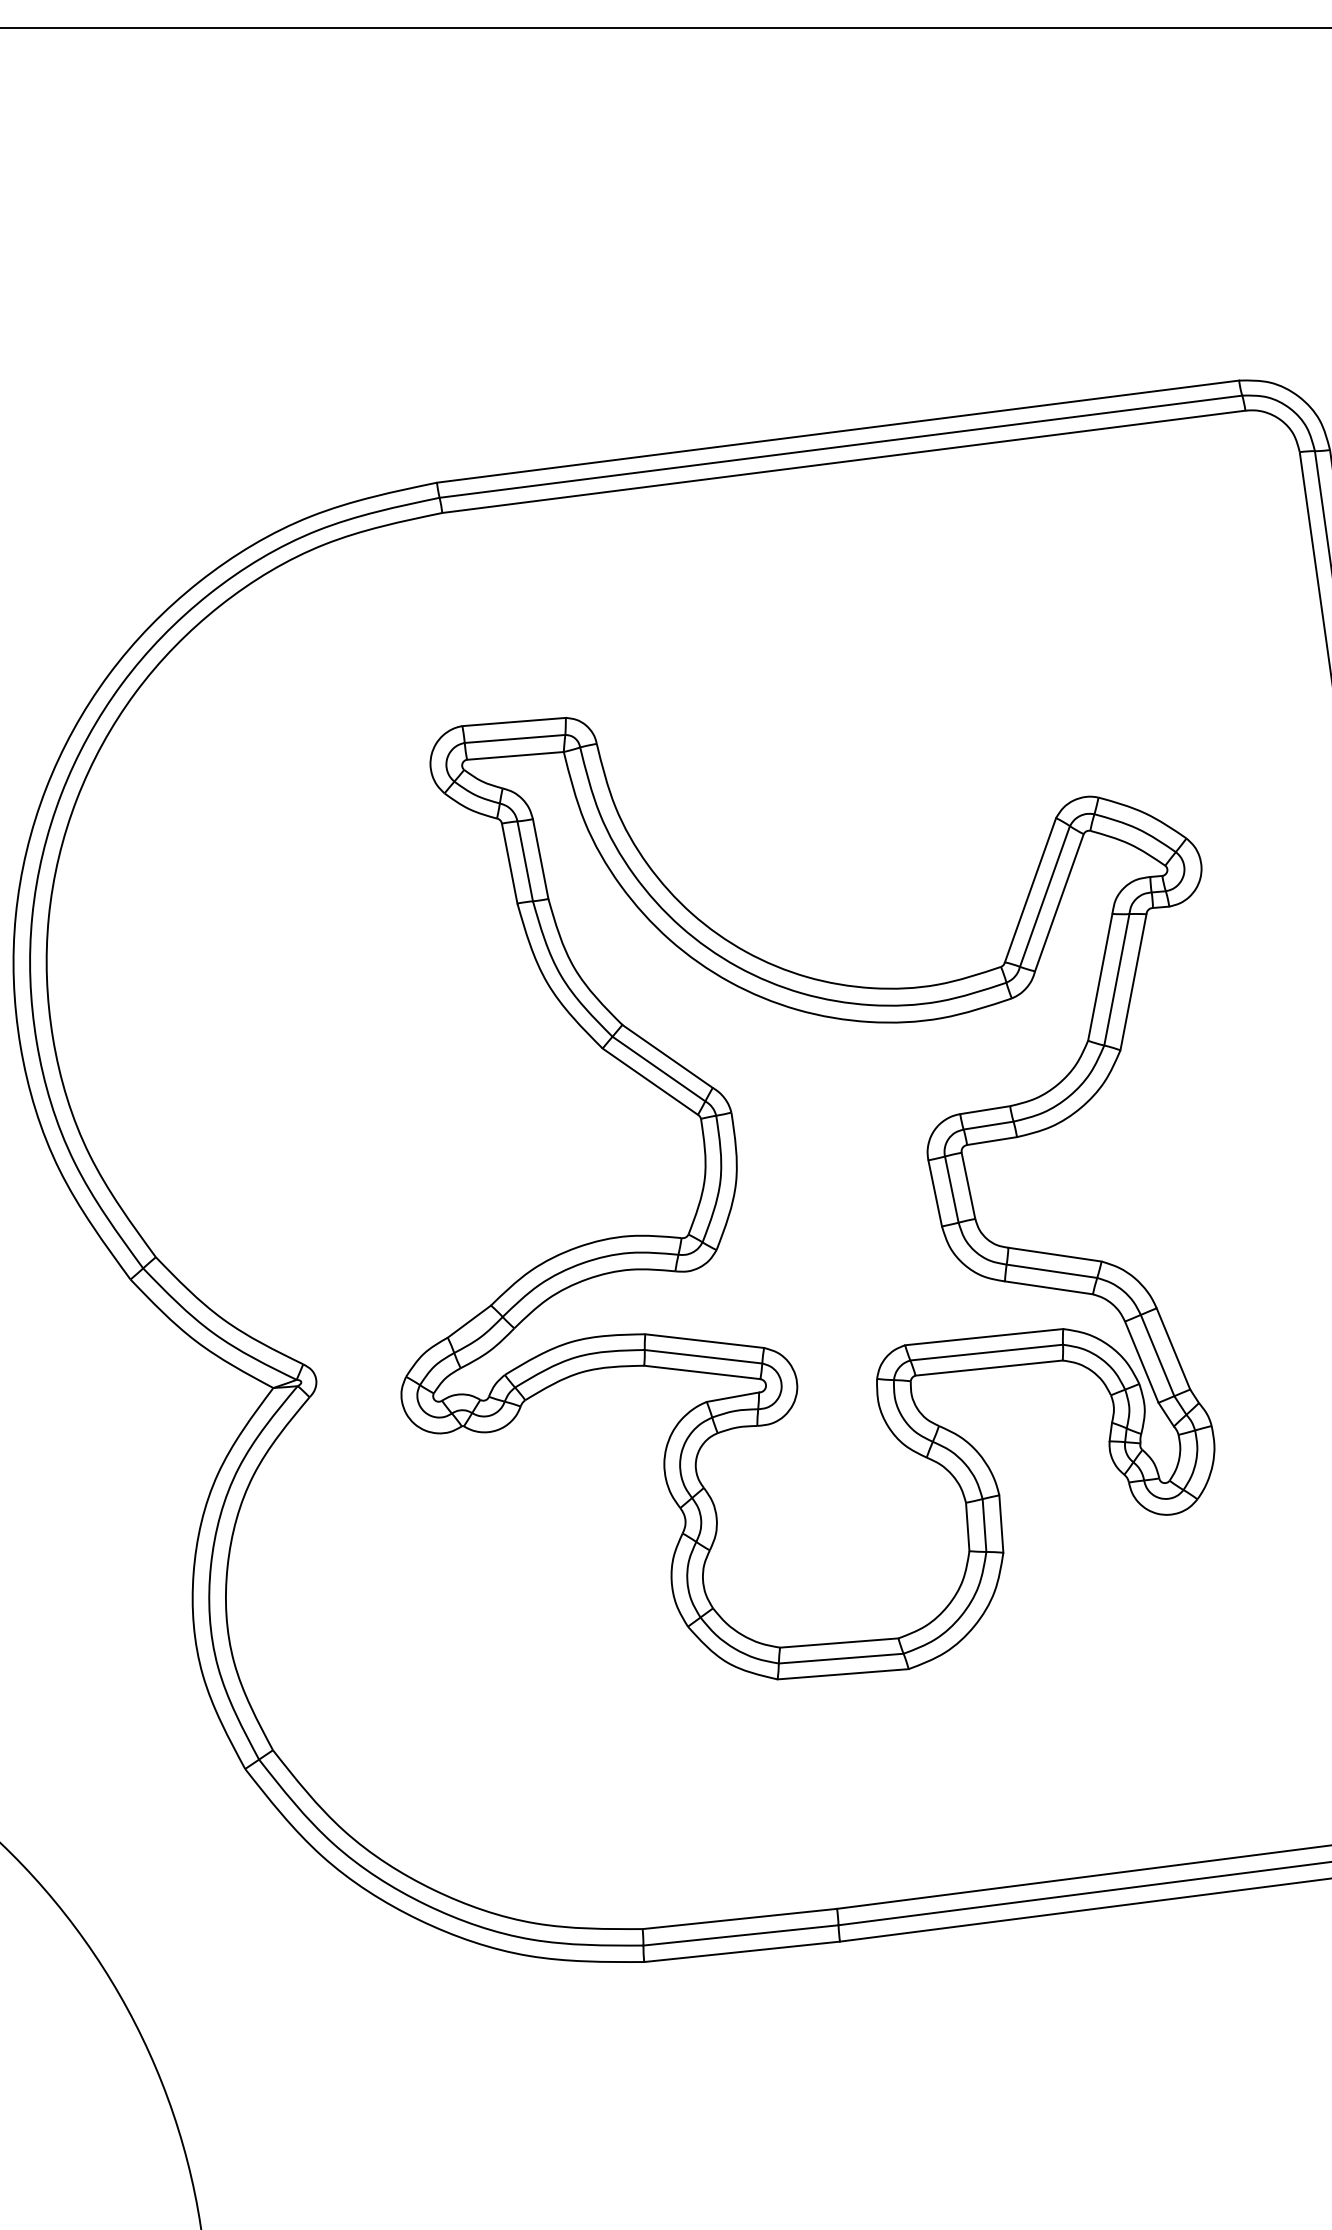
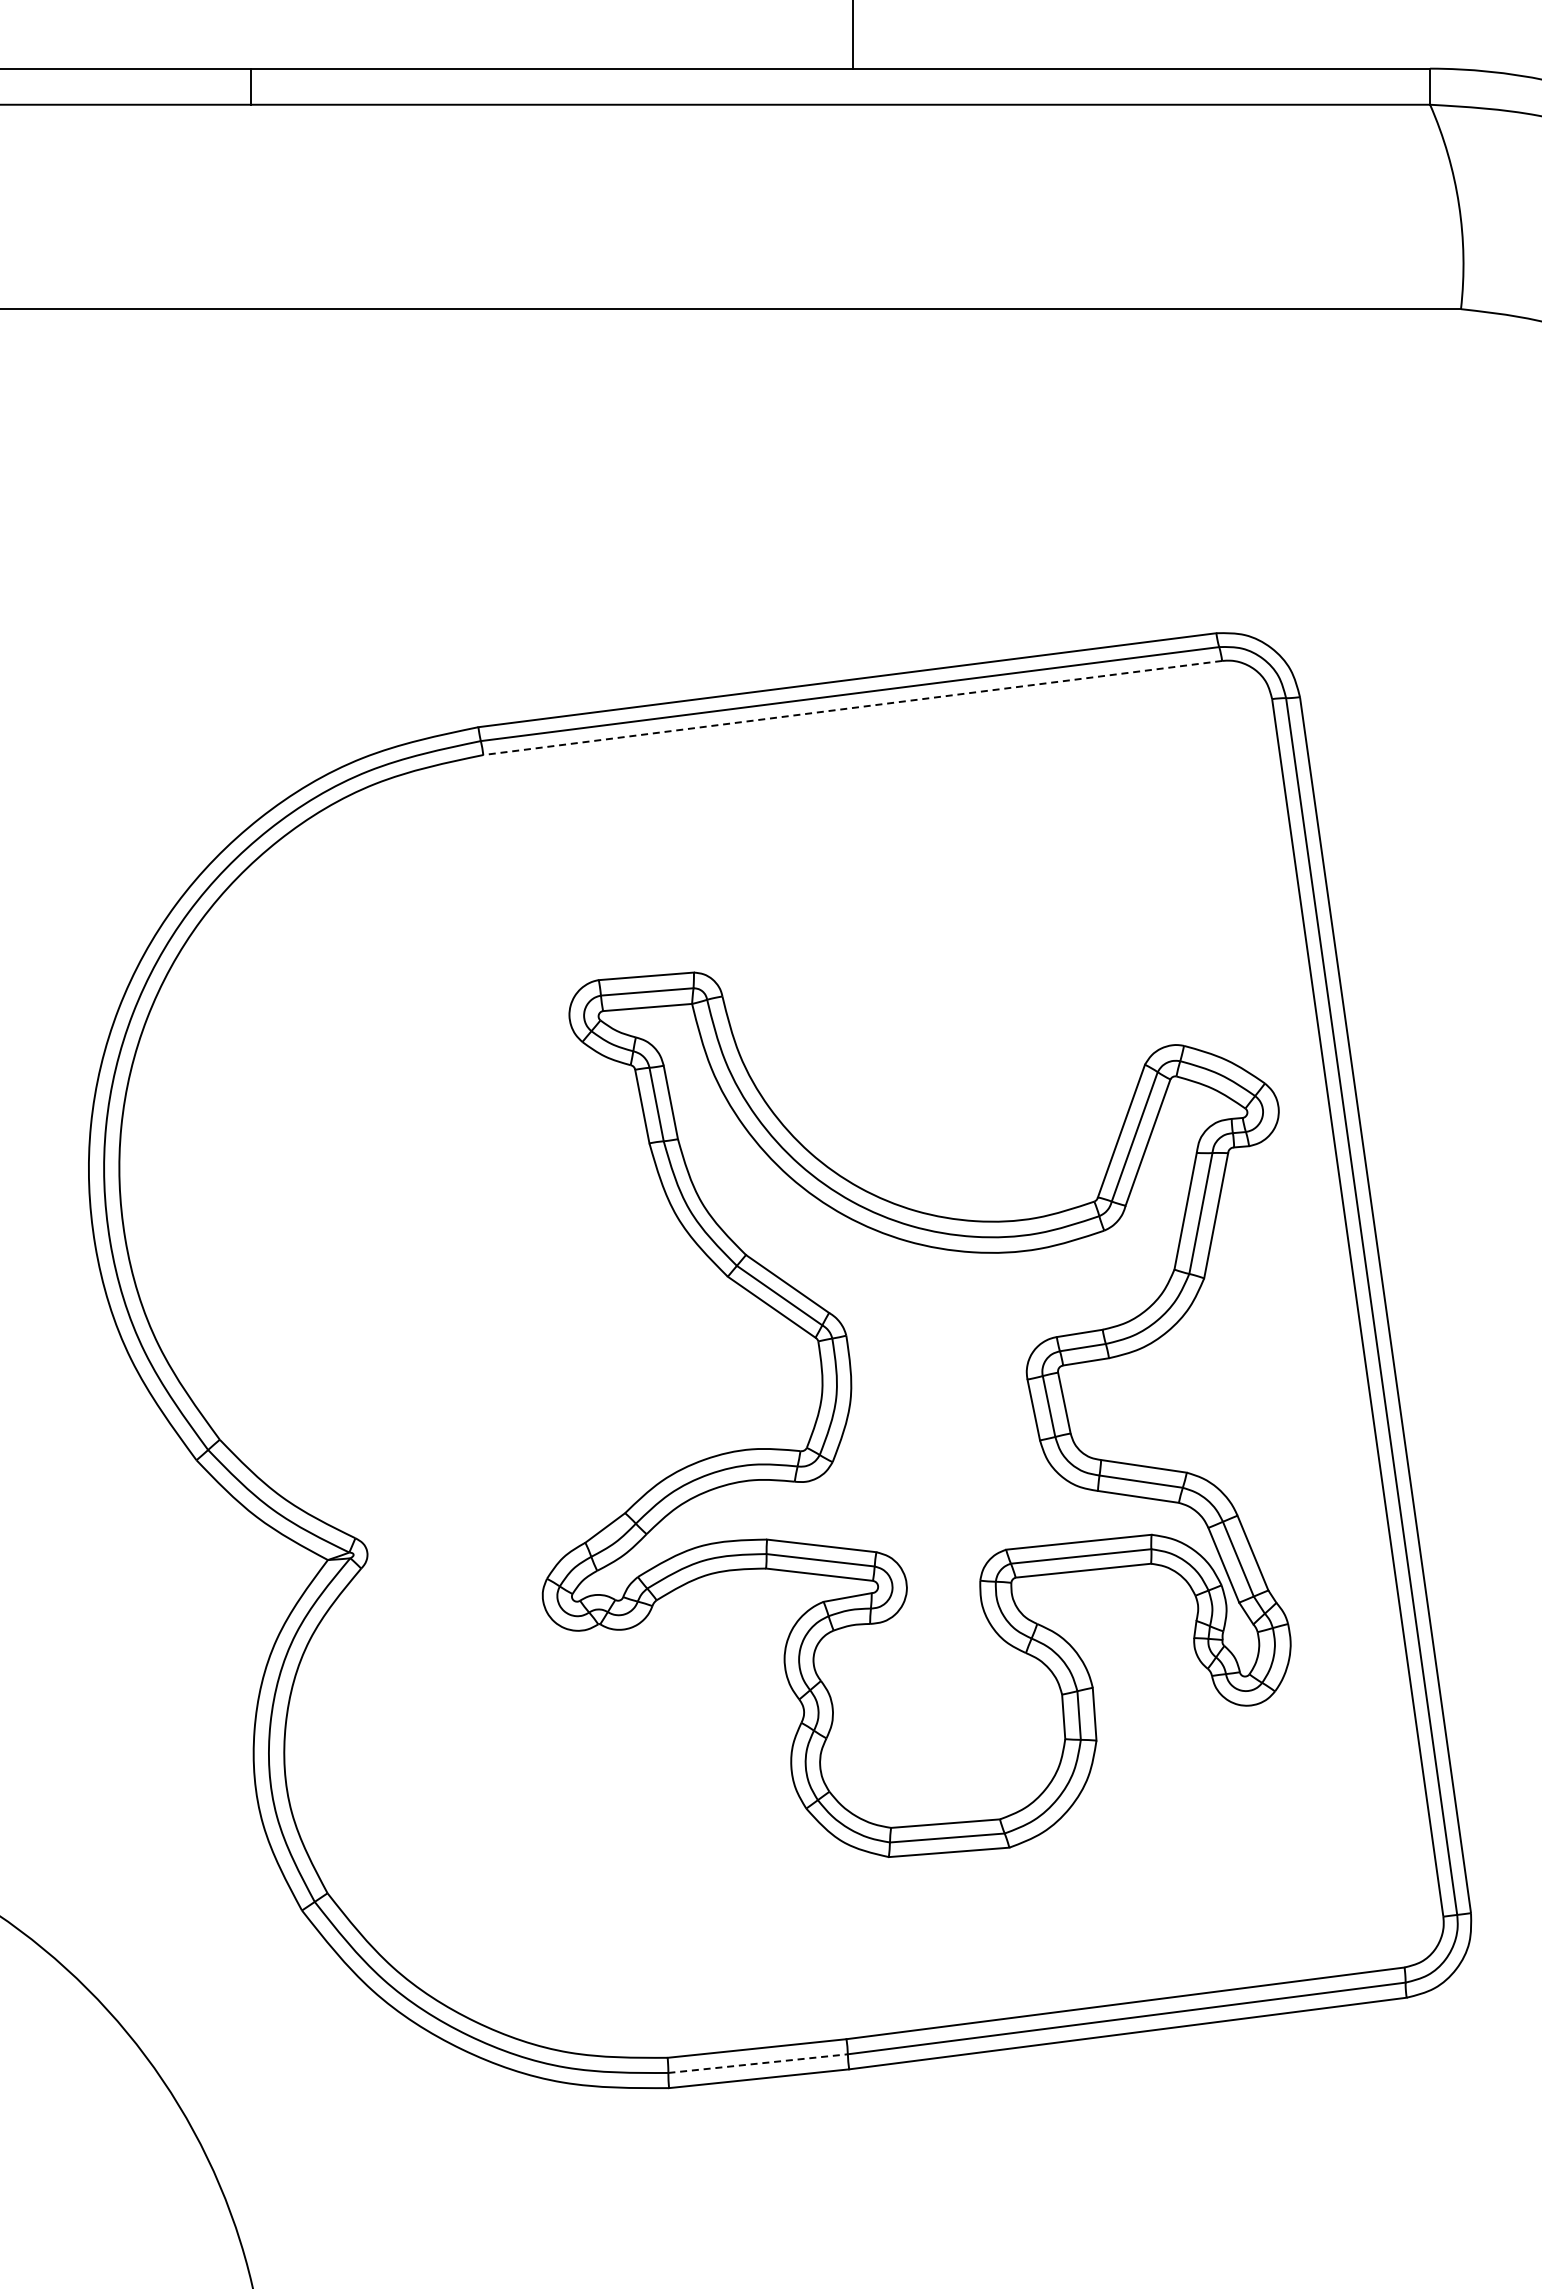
line: (843, 462) -> (852, 708), solid -> dashed
part: (807, 1198) -> (916, 1414), moved
line: (741, 1935) -> (758, 2063), solid -> dashed

